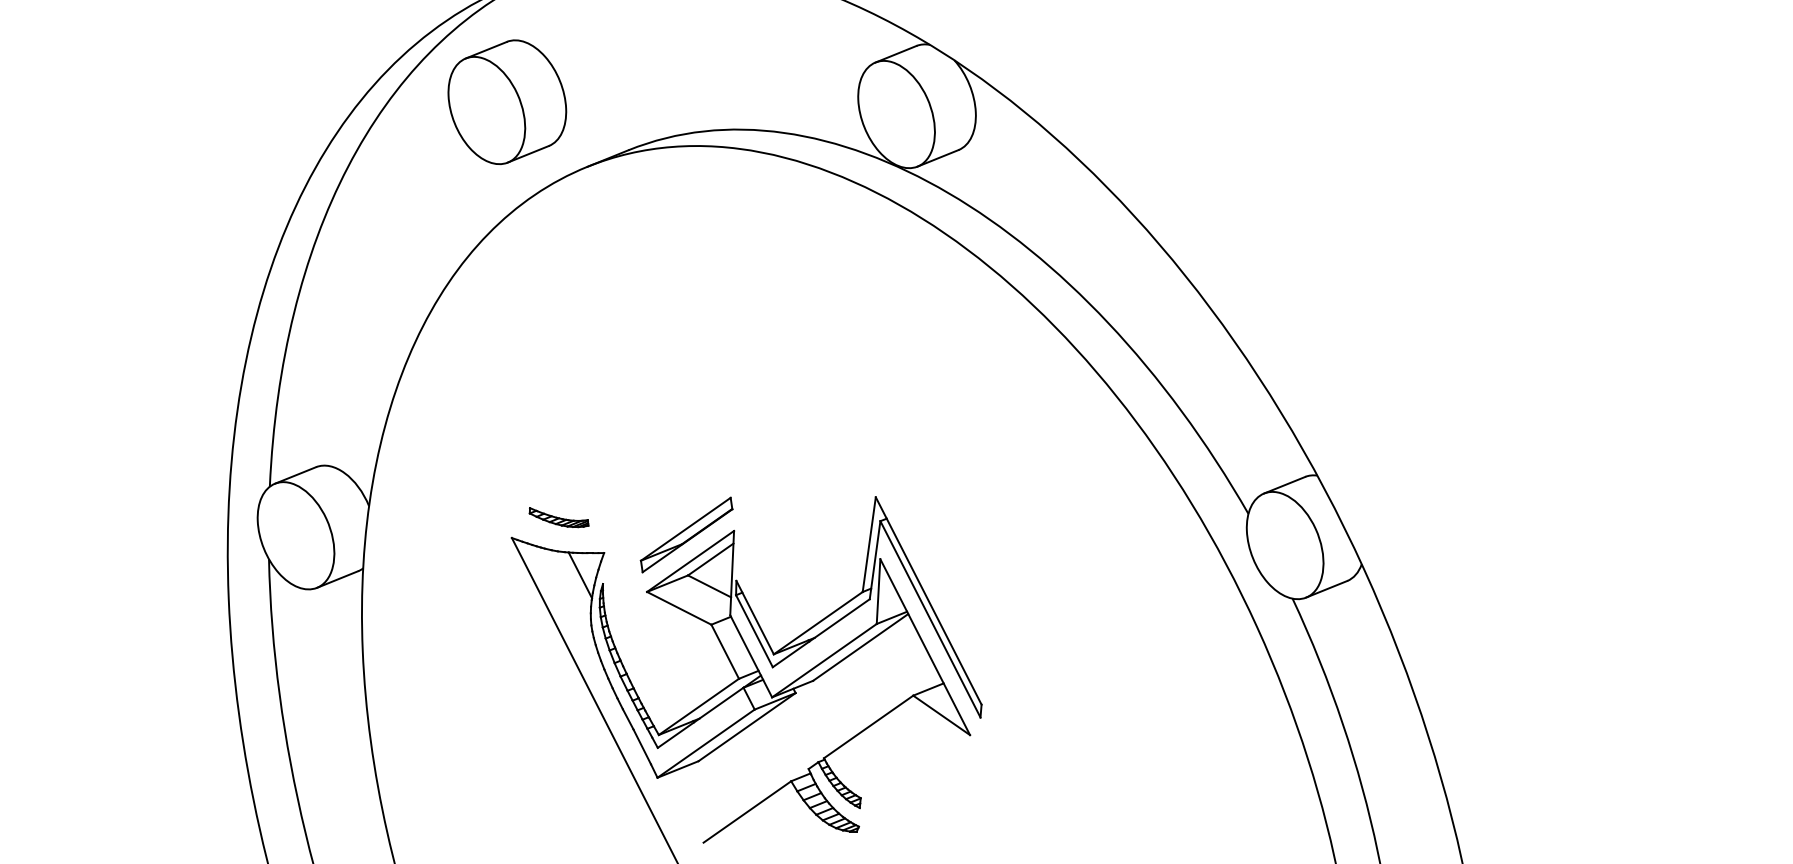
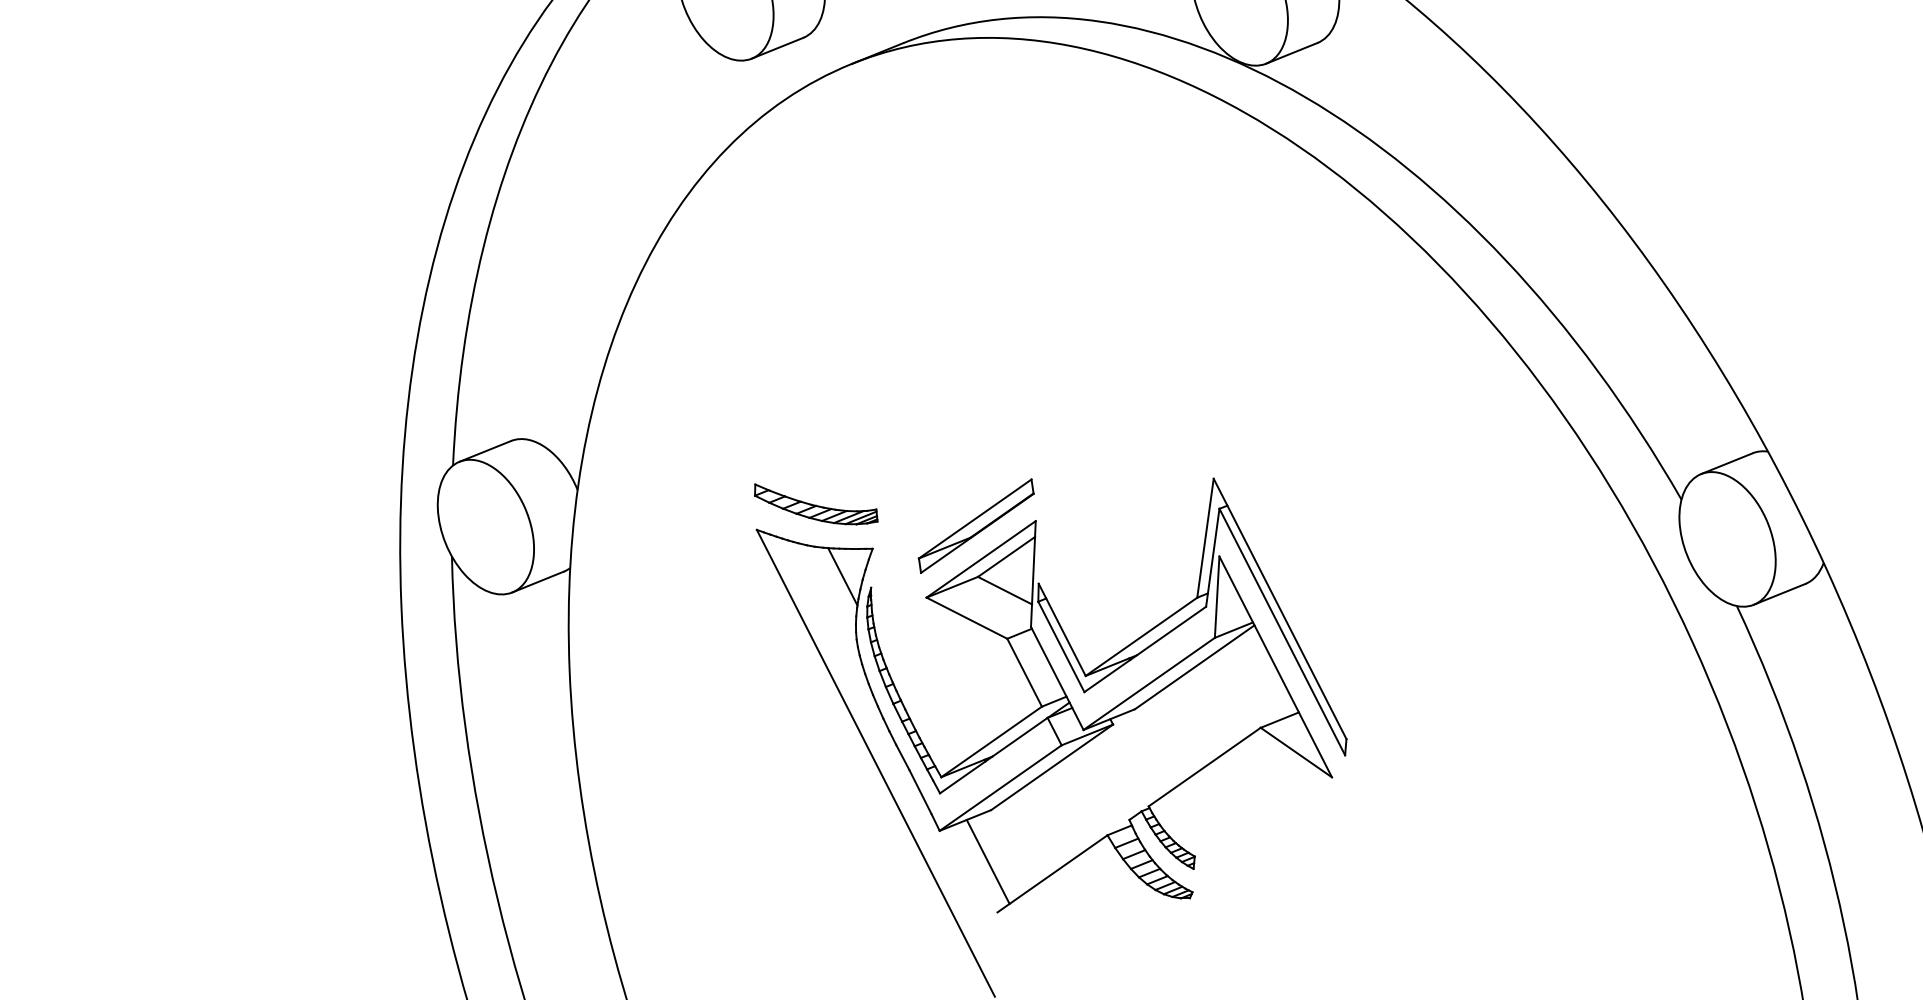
part: (558, 517) -> (815, 504), size x1.67
line: (696, 802) -> (988, 861), added

